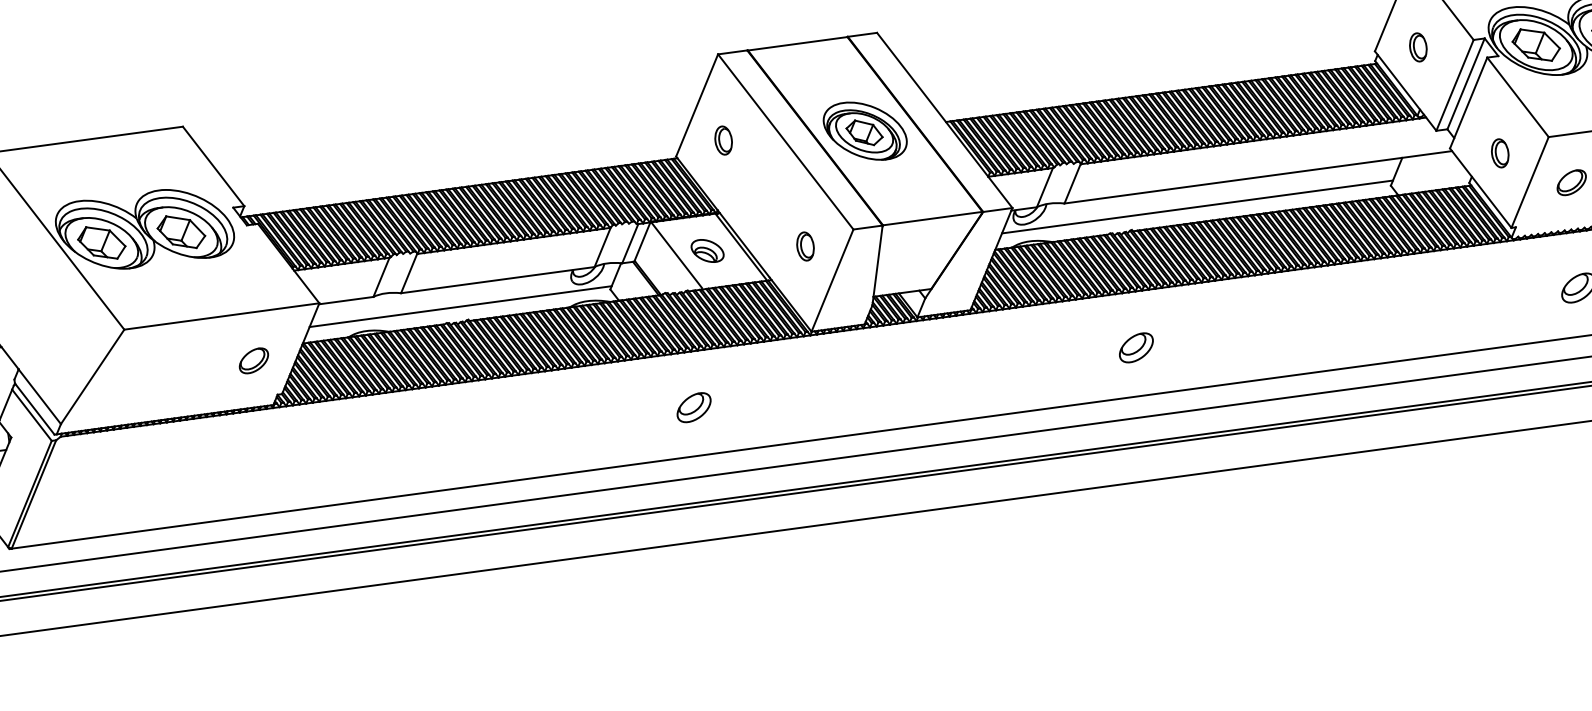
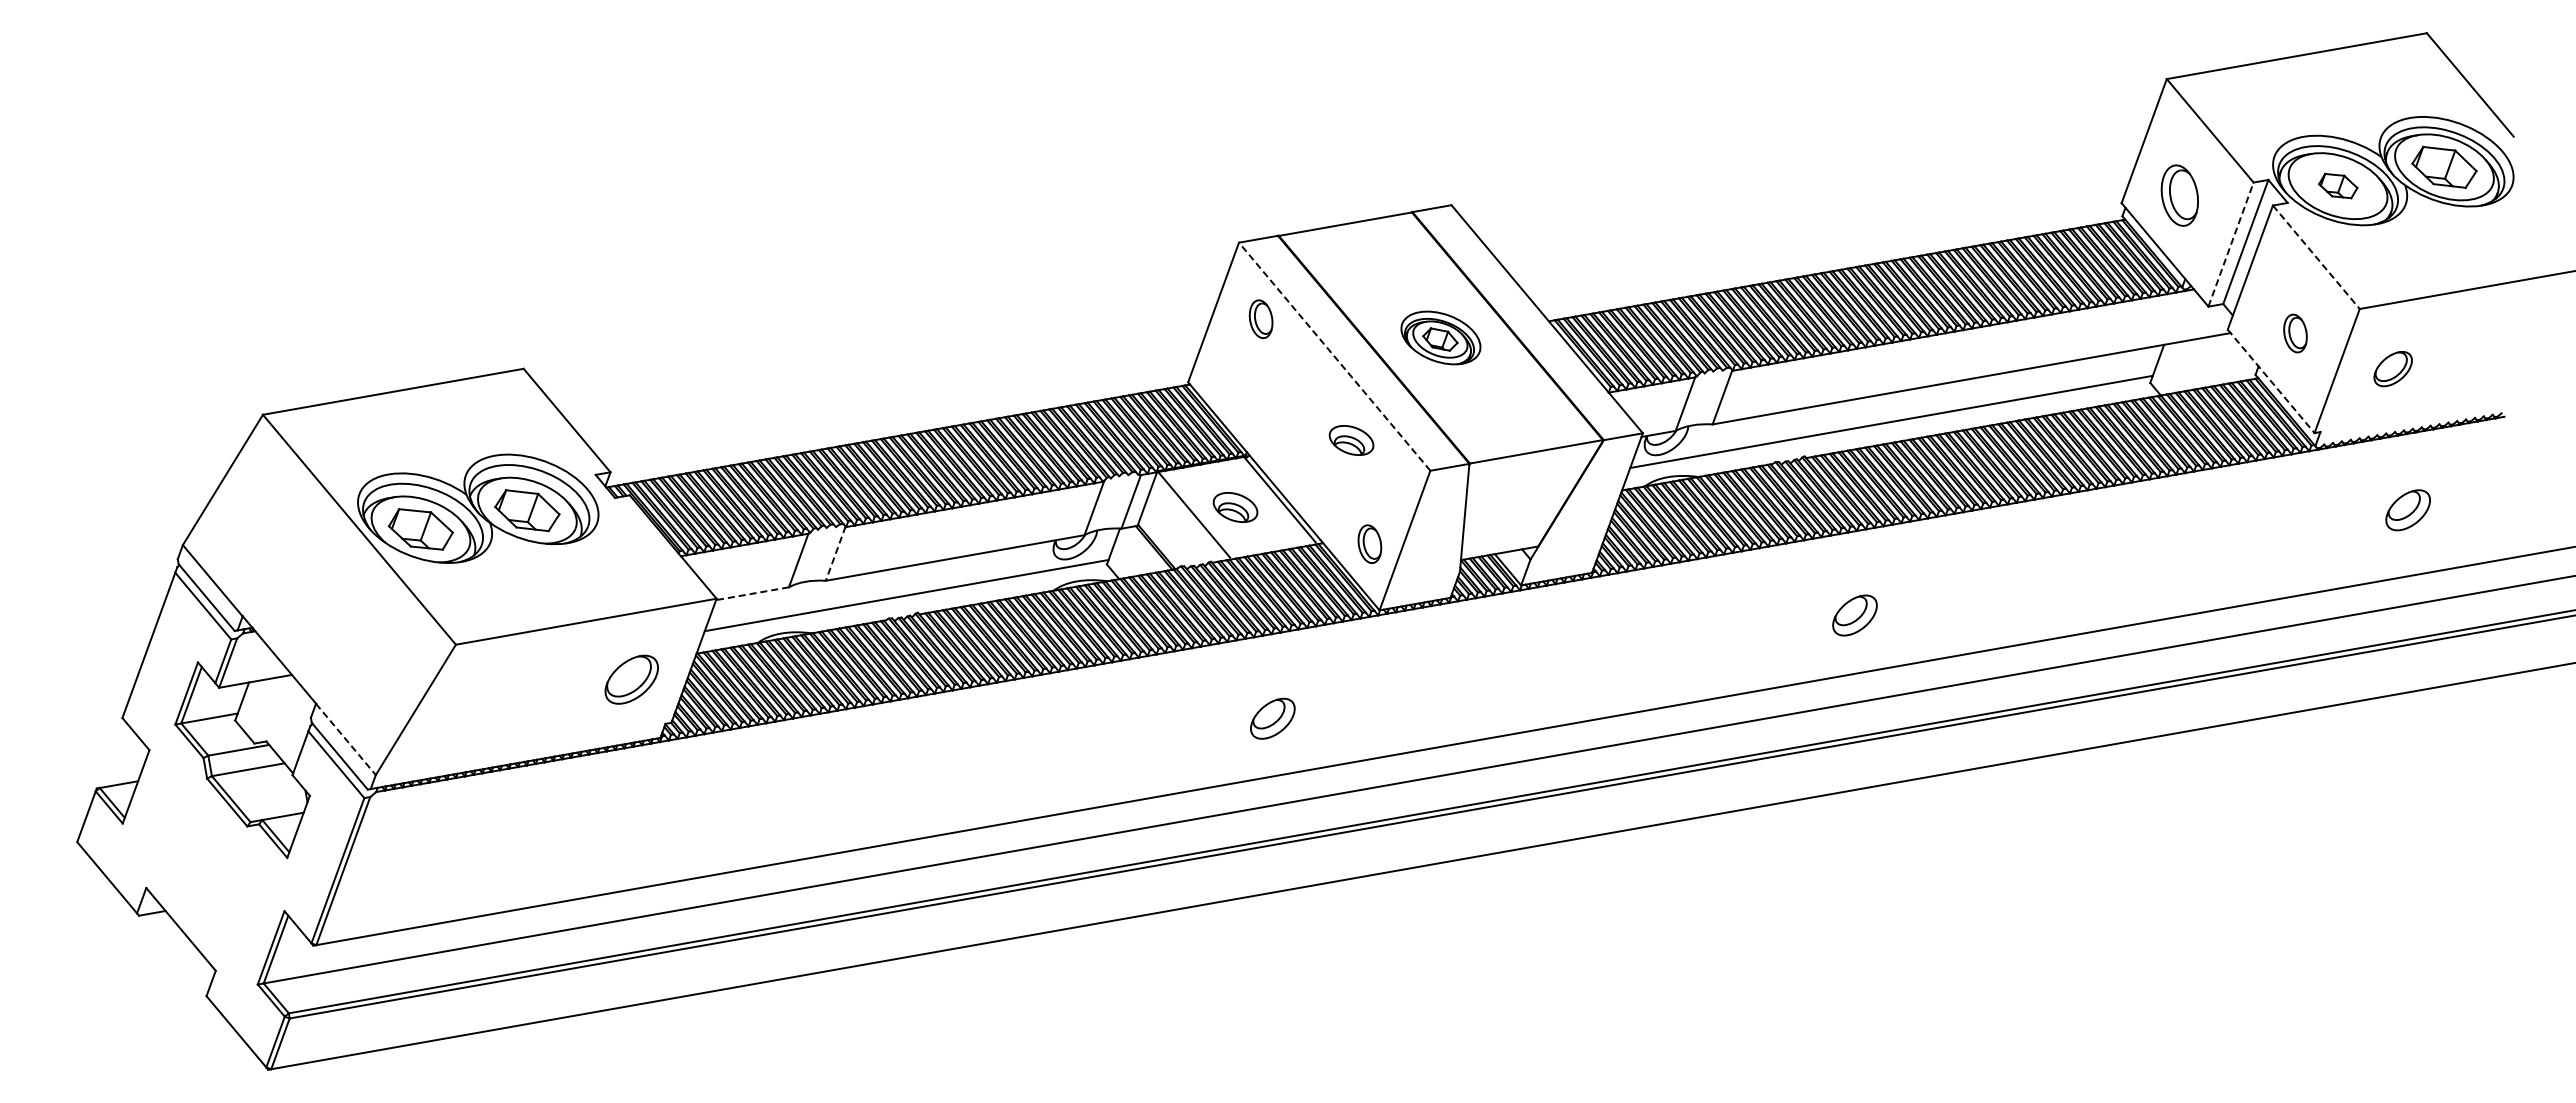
part: (1536, 44) -> (2338, 185), size x0.6
part: (1418, 47) -> (2179, 195), size x1.6
line: (1455, 85) -> (2231, 244), solid -> dashed
line: (1518, 97) -> (2316, 257), solid -> dashed
part: (864, 130) -> (1440, 337), size x0.7
part: (723, 140) -> (1260, 319), moved
line: (785, 141) -> (1334, 356), solid -> dashed
line: (1480, 188) -> (2271, 381), solid -> dashed
part: (795, 204) -> (1351, 440), added
part: (805, 245) -> (1369, 543), moved
line: (409, 273) -> (835, 553), solid -> dashed
line: (346, 300) -> (752, 593), solid -> dashed
part: (1136, 347) -> (1854, 615), moved
part: (253, 360) -> (631, 679), size x1.4
line: (39, 396) -> (345, 739), solid -> dashed
part: (693, 407) -> (1272, 718), moved

